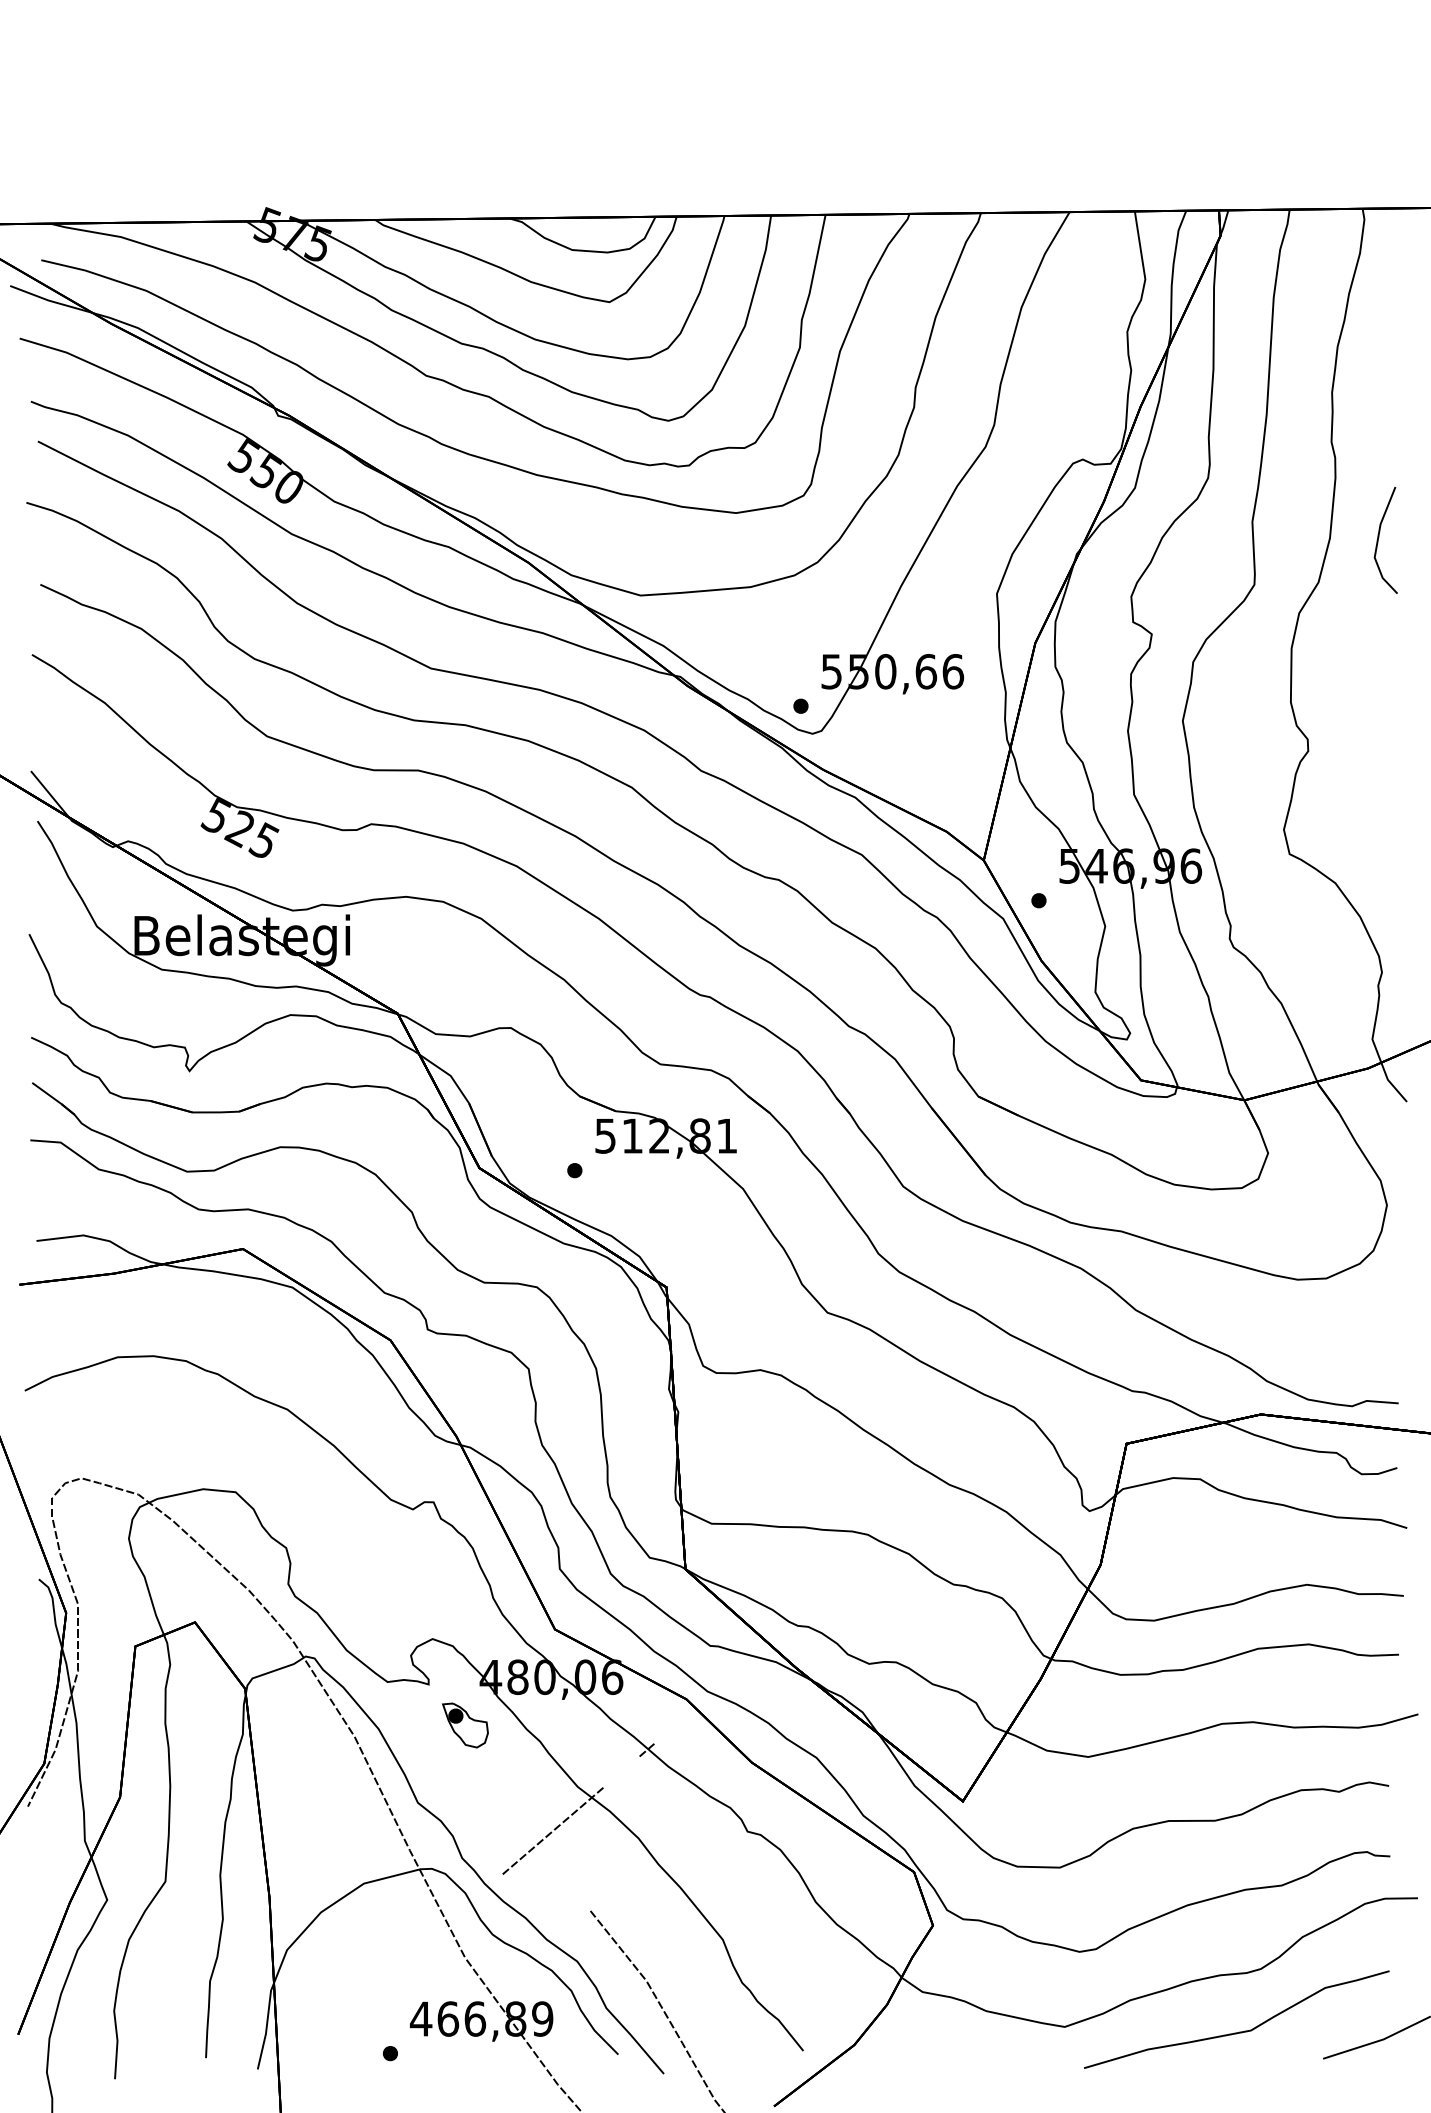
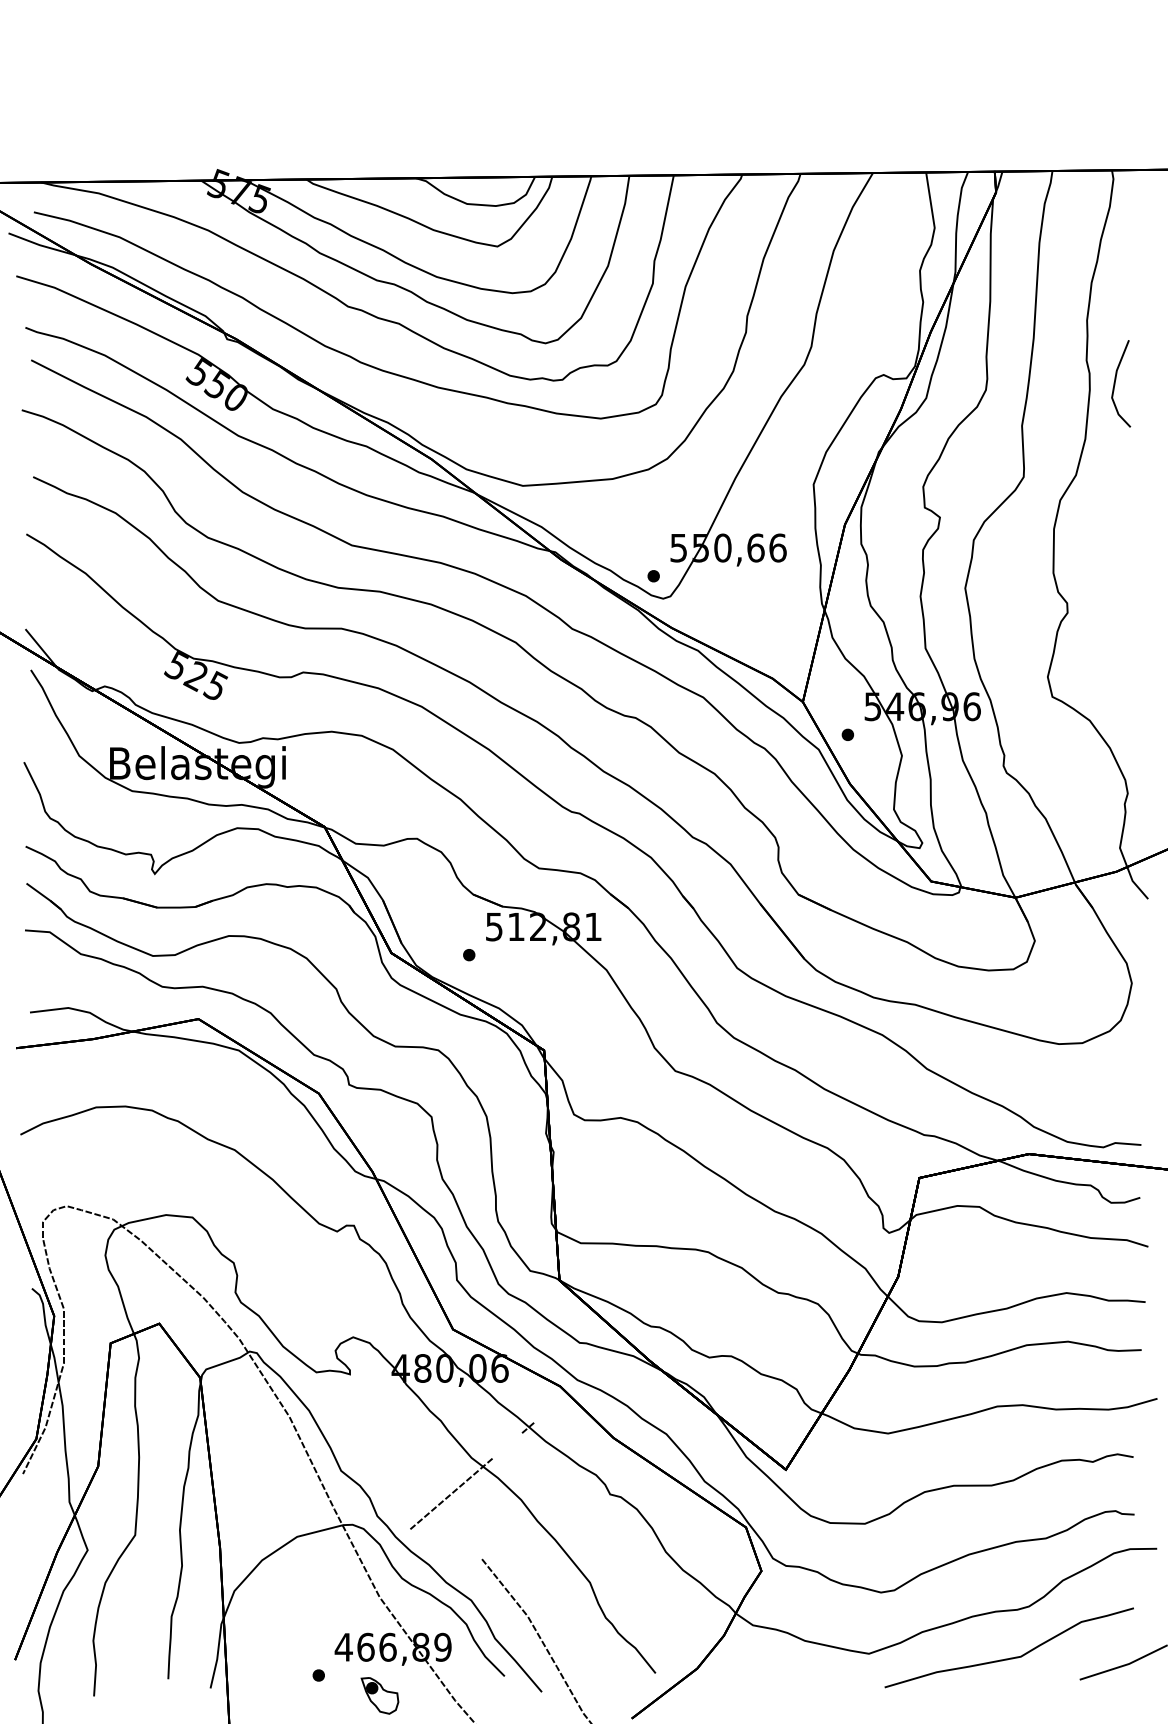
line: (1379, 537) -> (1115, 381), moved
part: (465, 1725) -> (380, 1695), moved

